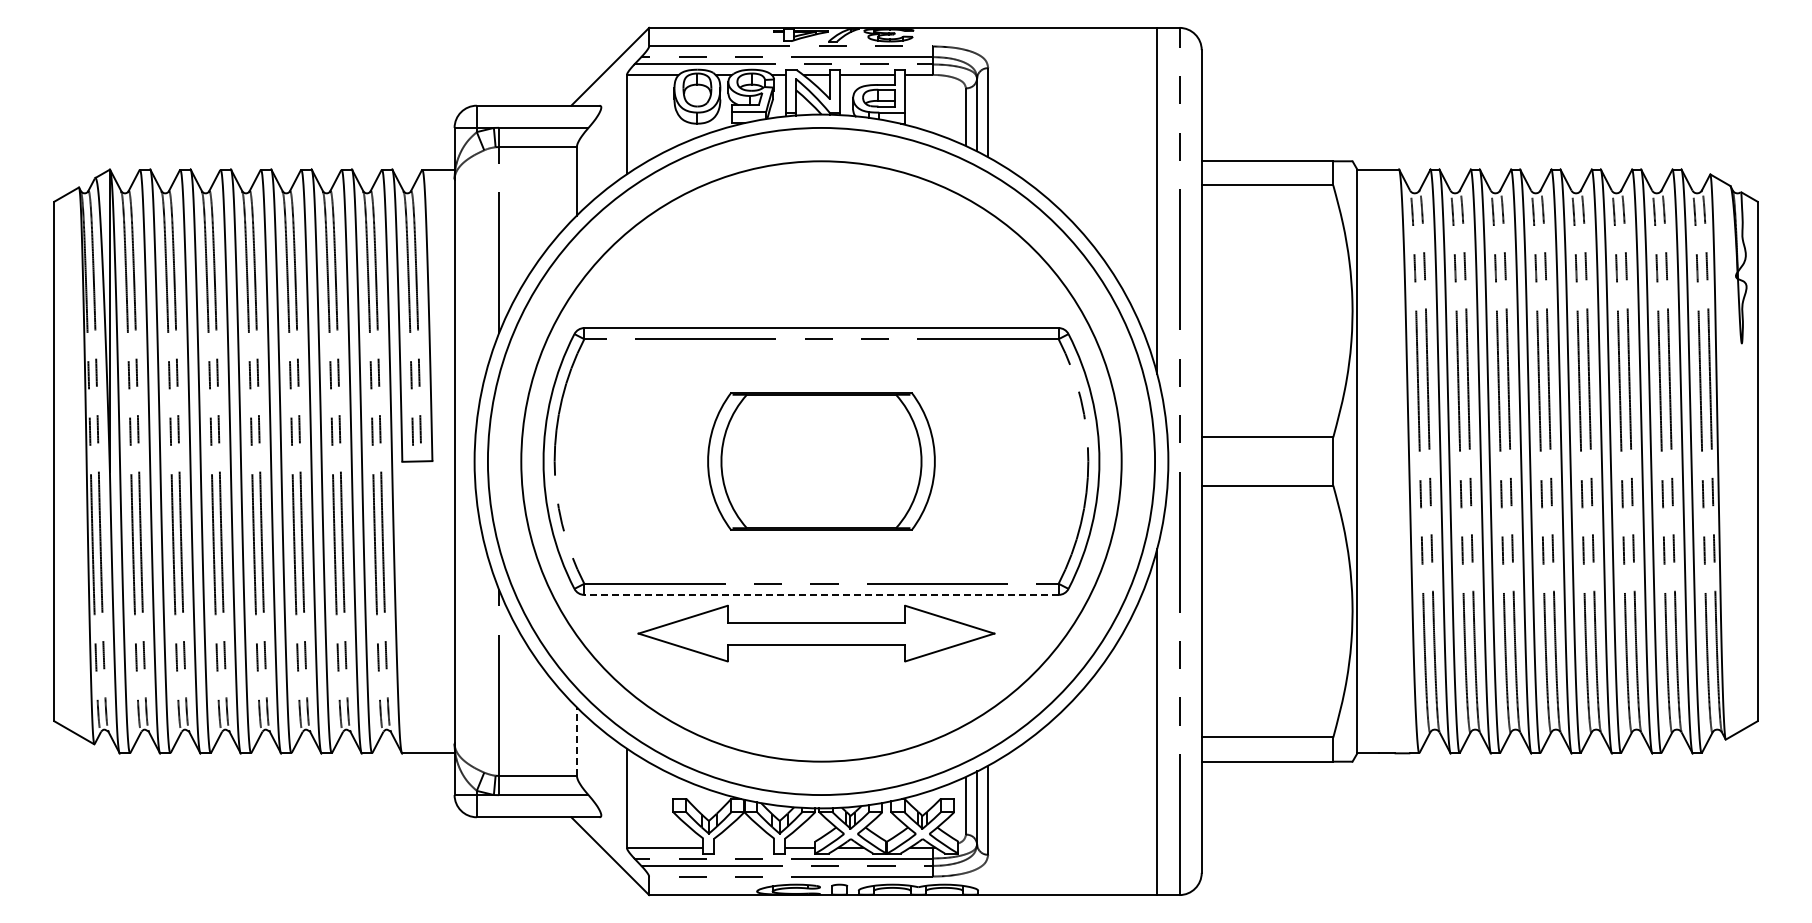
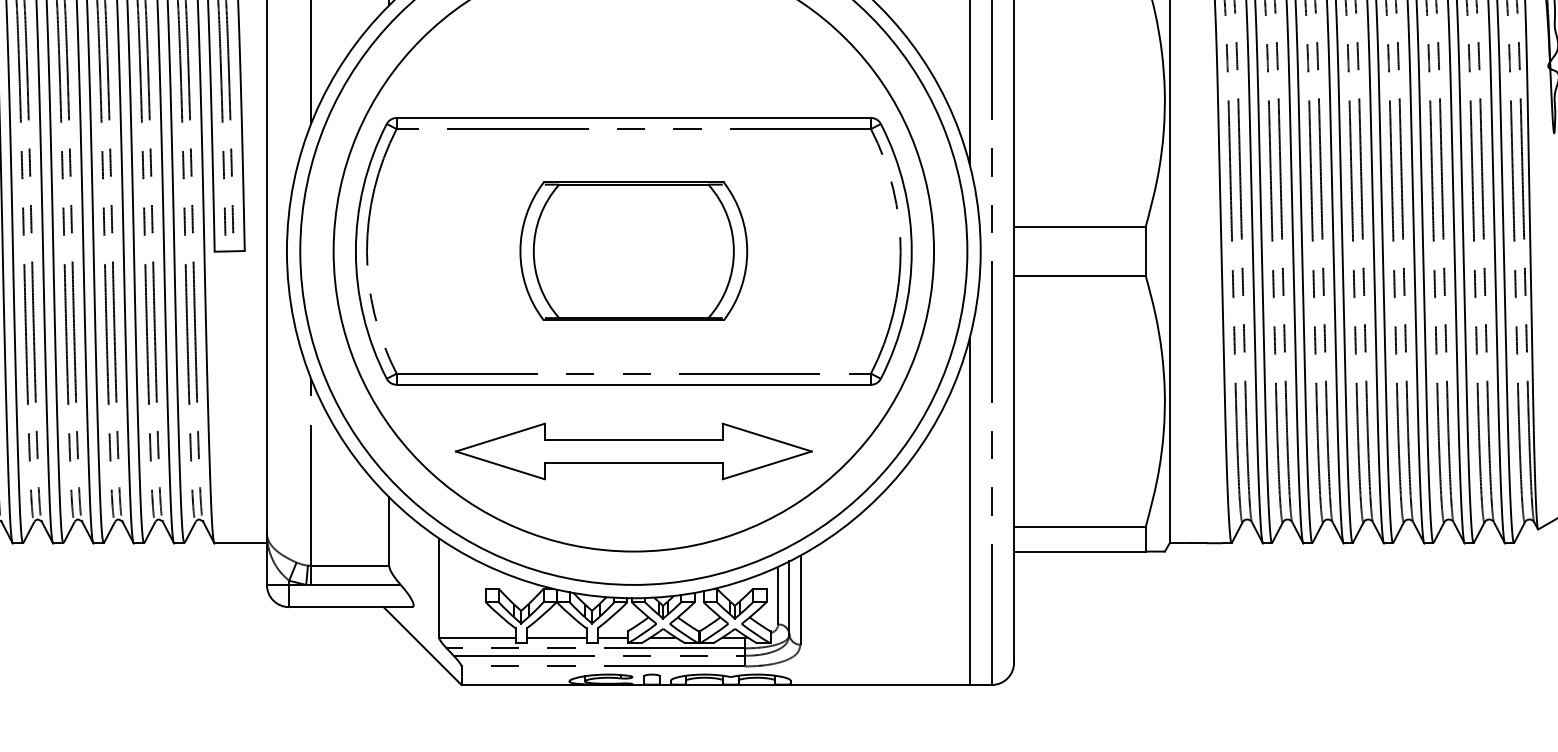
line: (821, 594) -> (633, 384), dashed -> solid
part: (816, 633) -> (633, 451), moved
line: (576, 741) -> (388, 531), dashed -> solid
line: (744, 848) -> (556, 638), added

